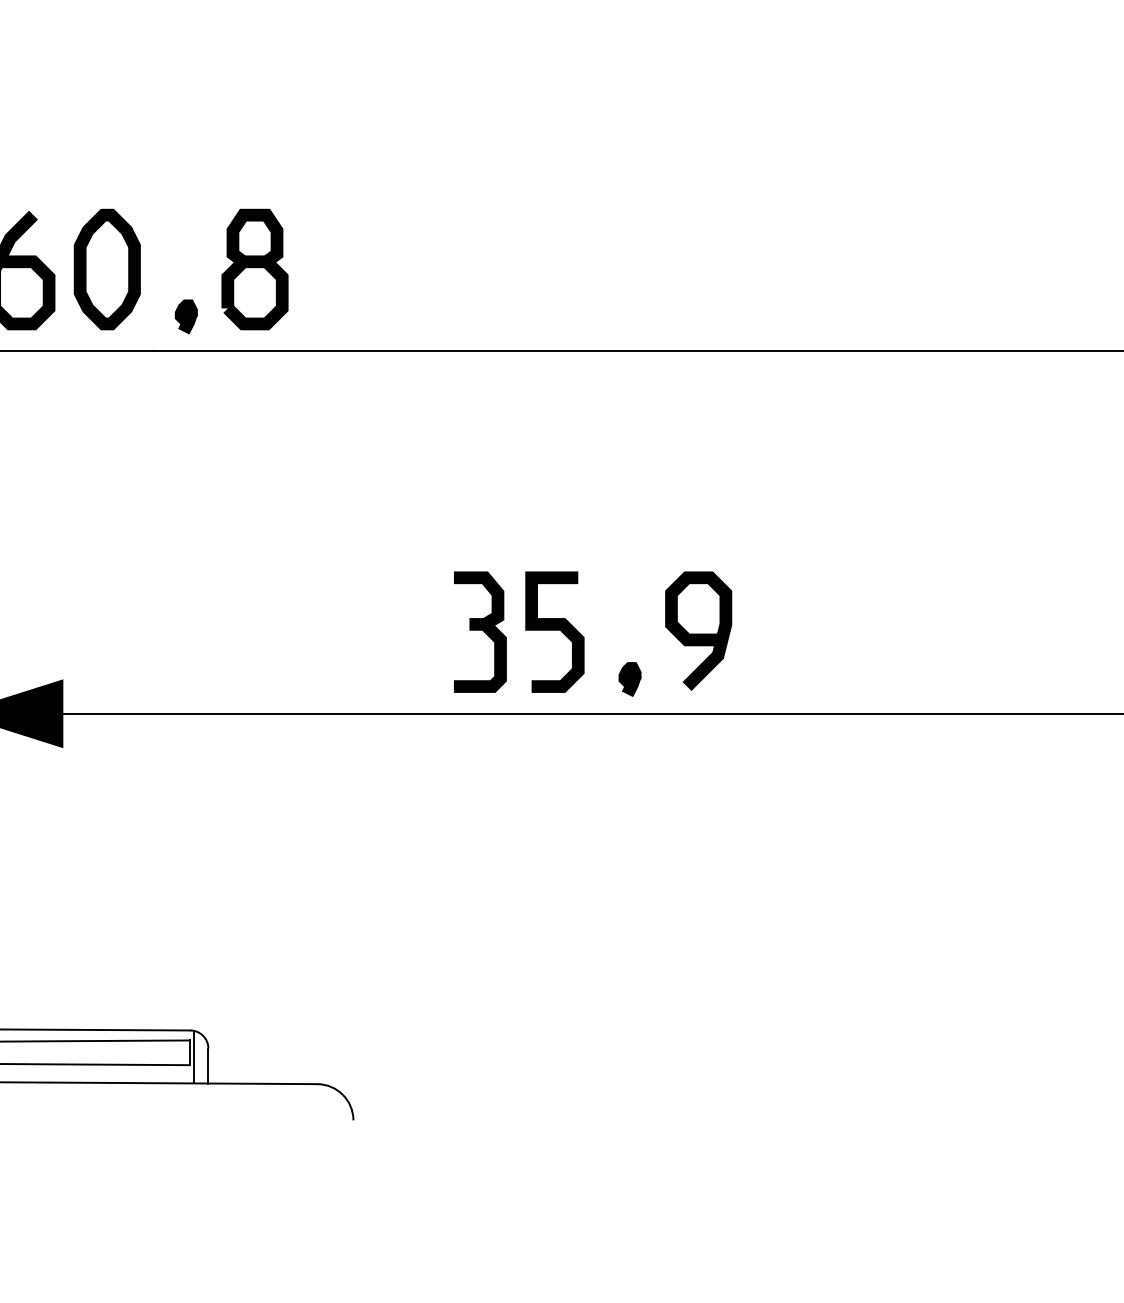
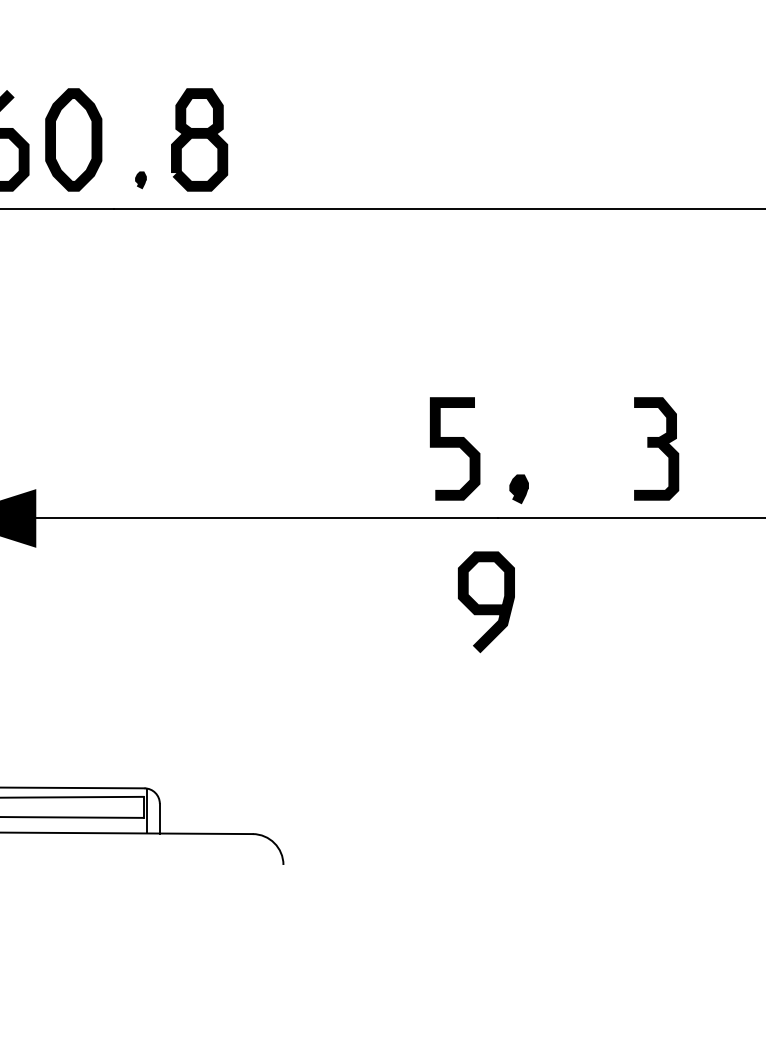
part: (185, 316) -> (140, 179), size x0.6
part: (480, 631) -> (656, 448), moved
curve: (698, 633) -> (486, 604), moved

